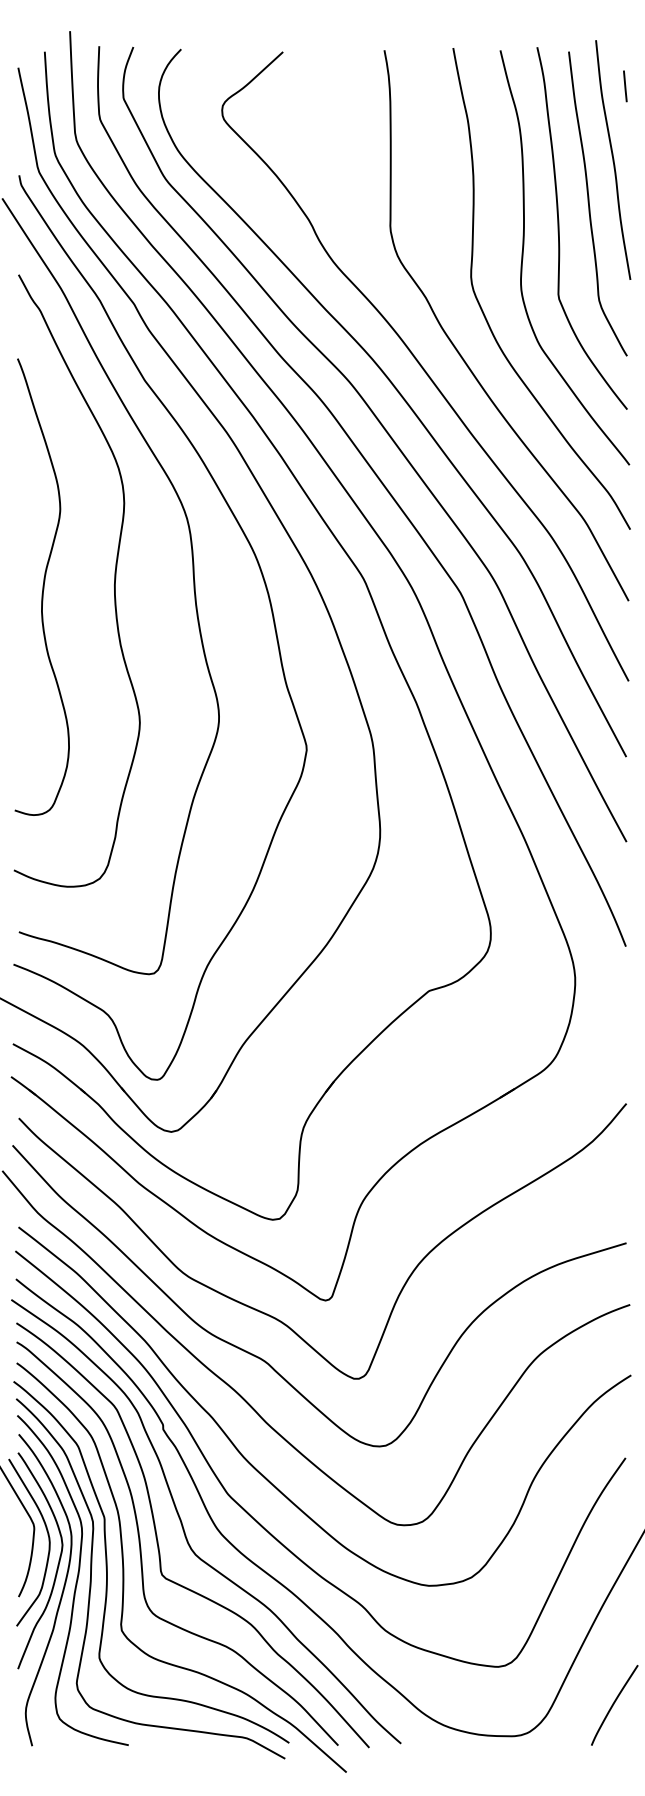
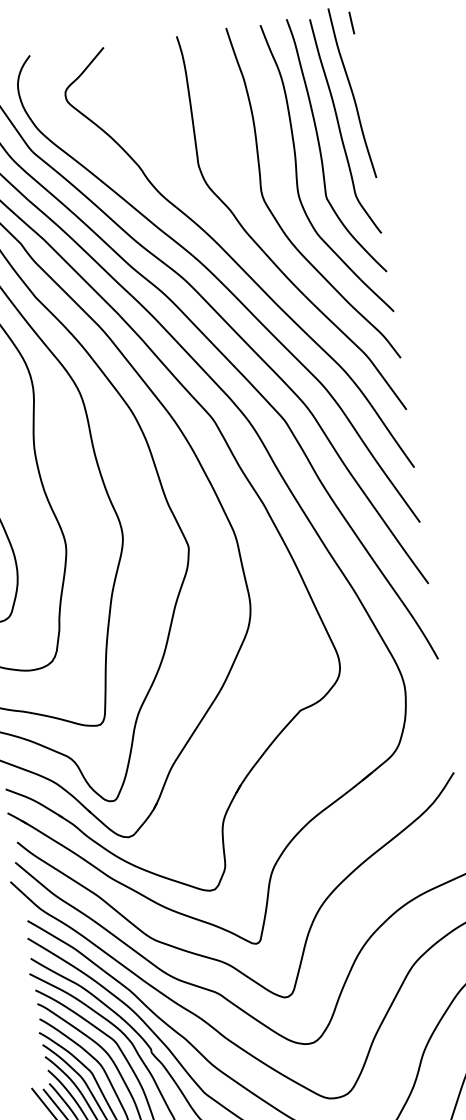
line: (625, 86) -> (351, 23), moved

